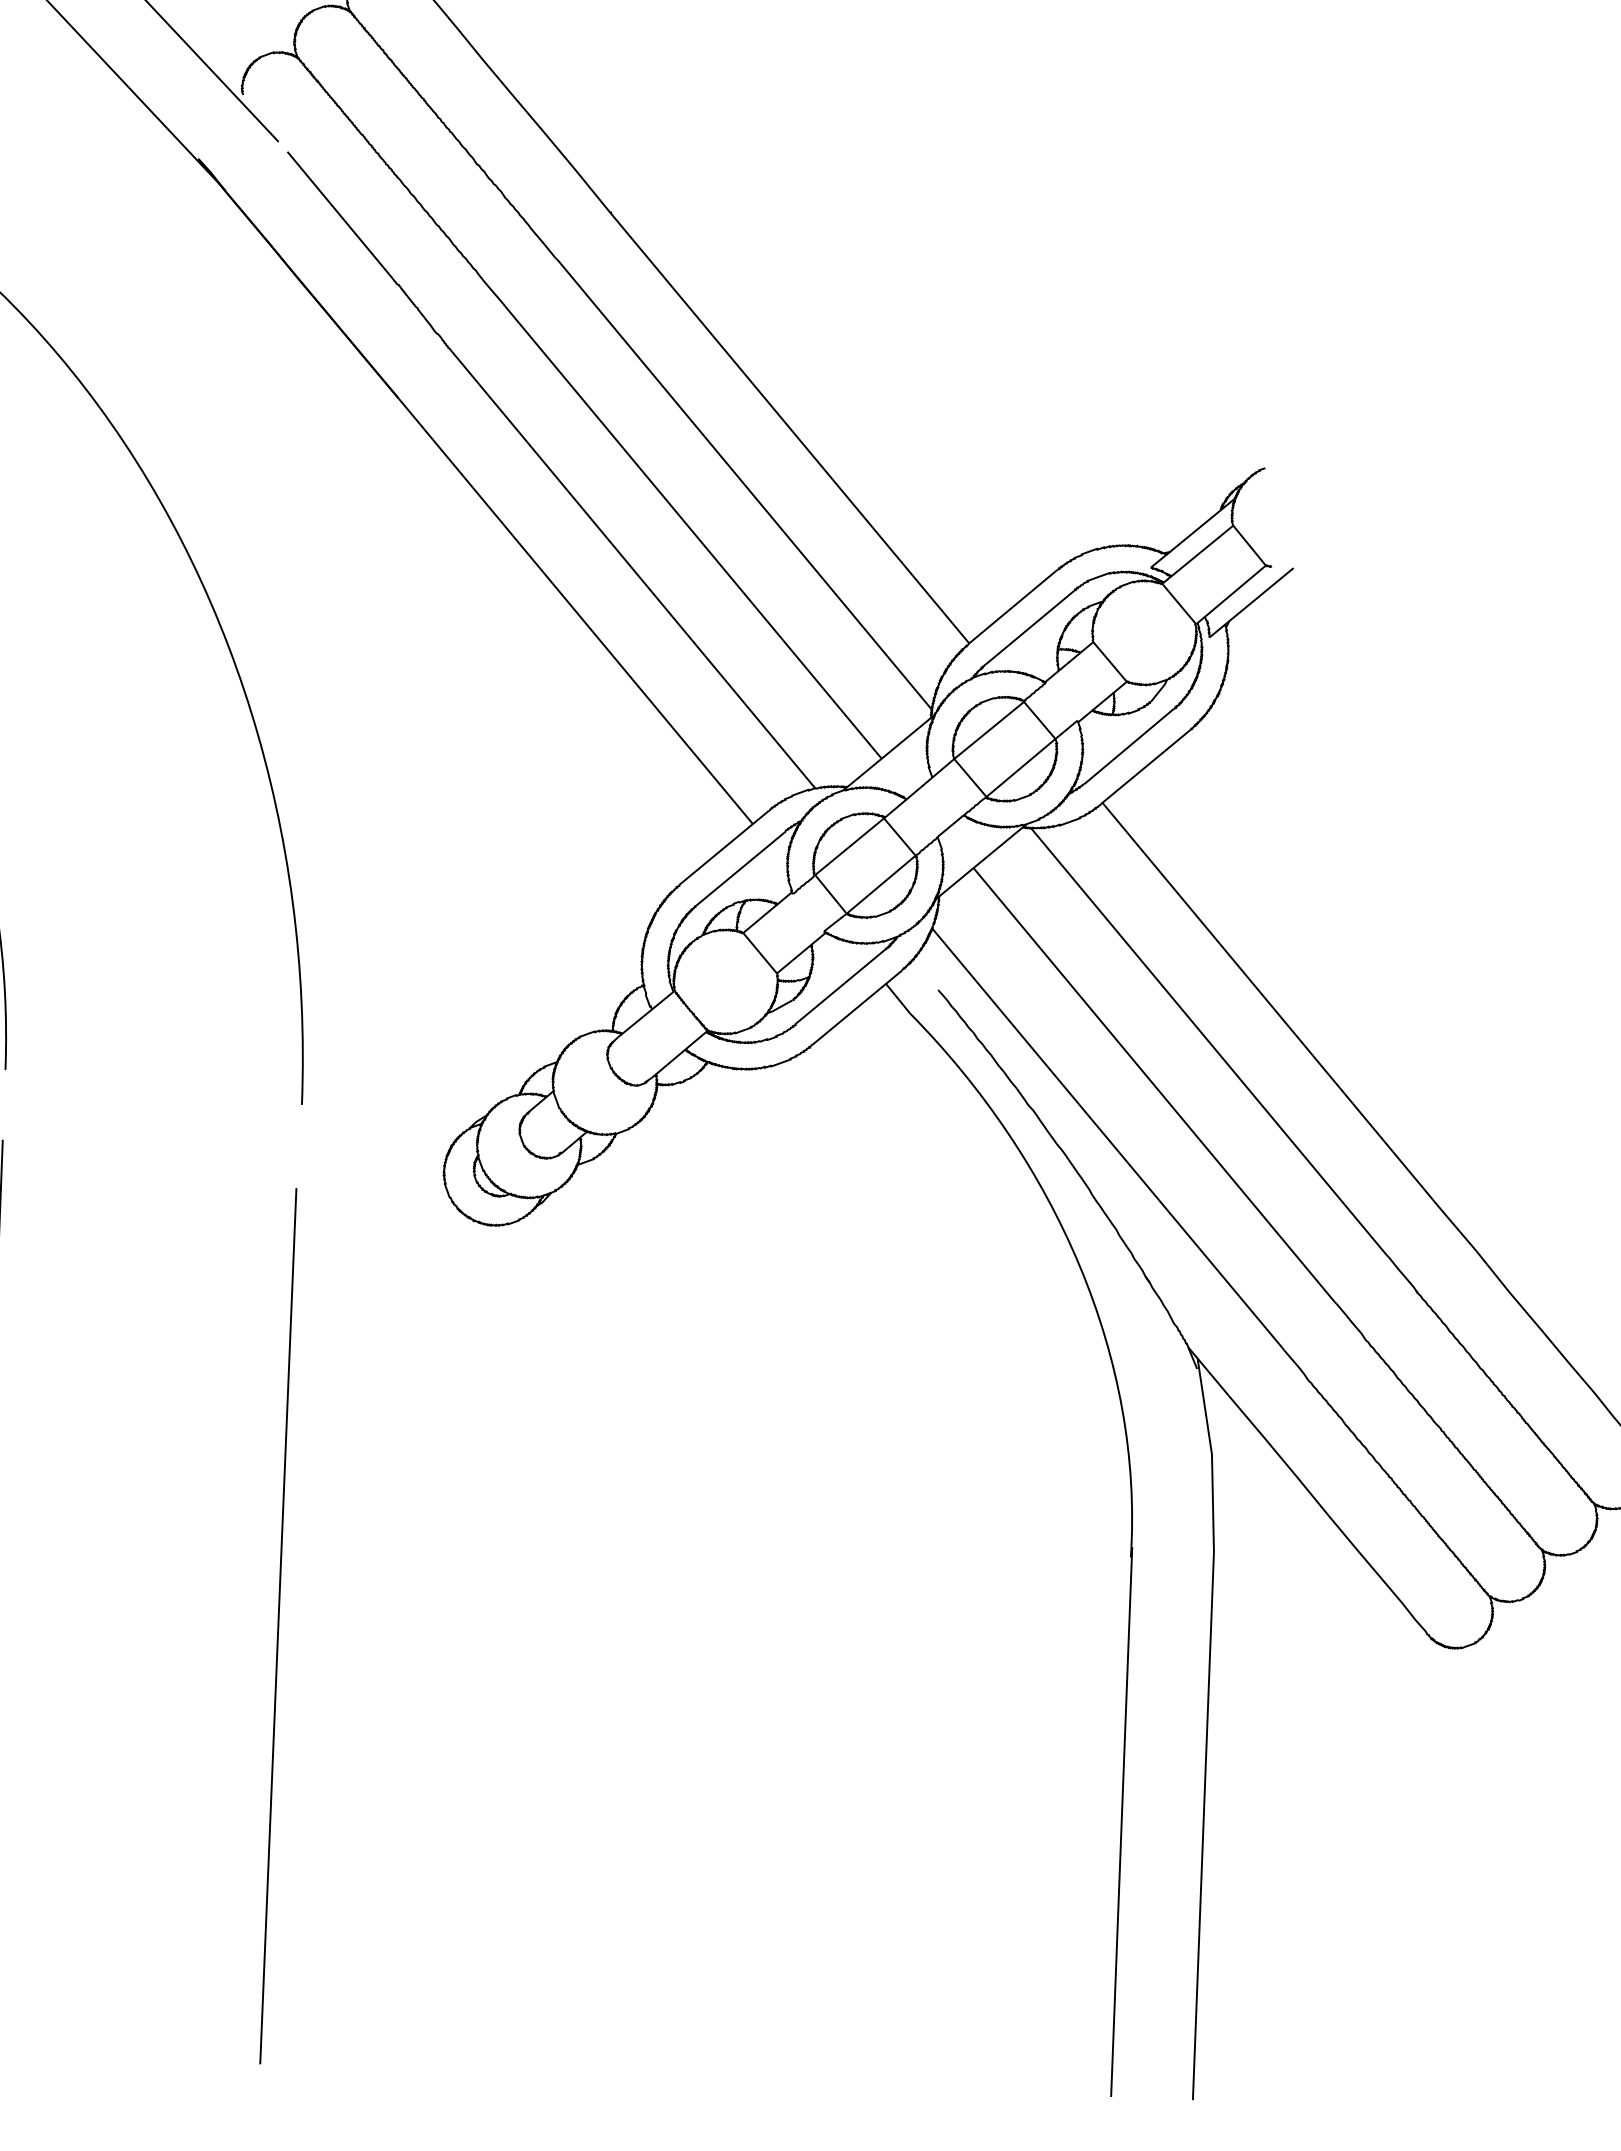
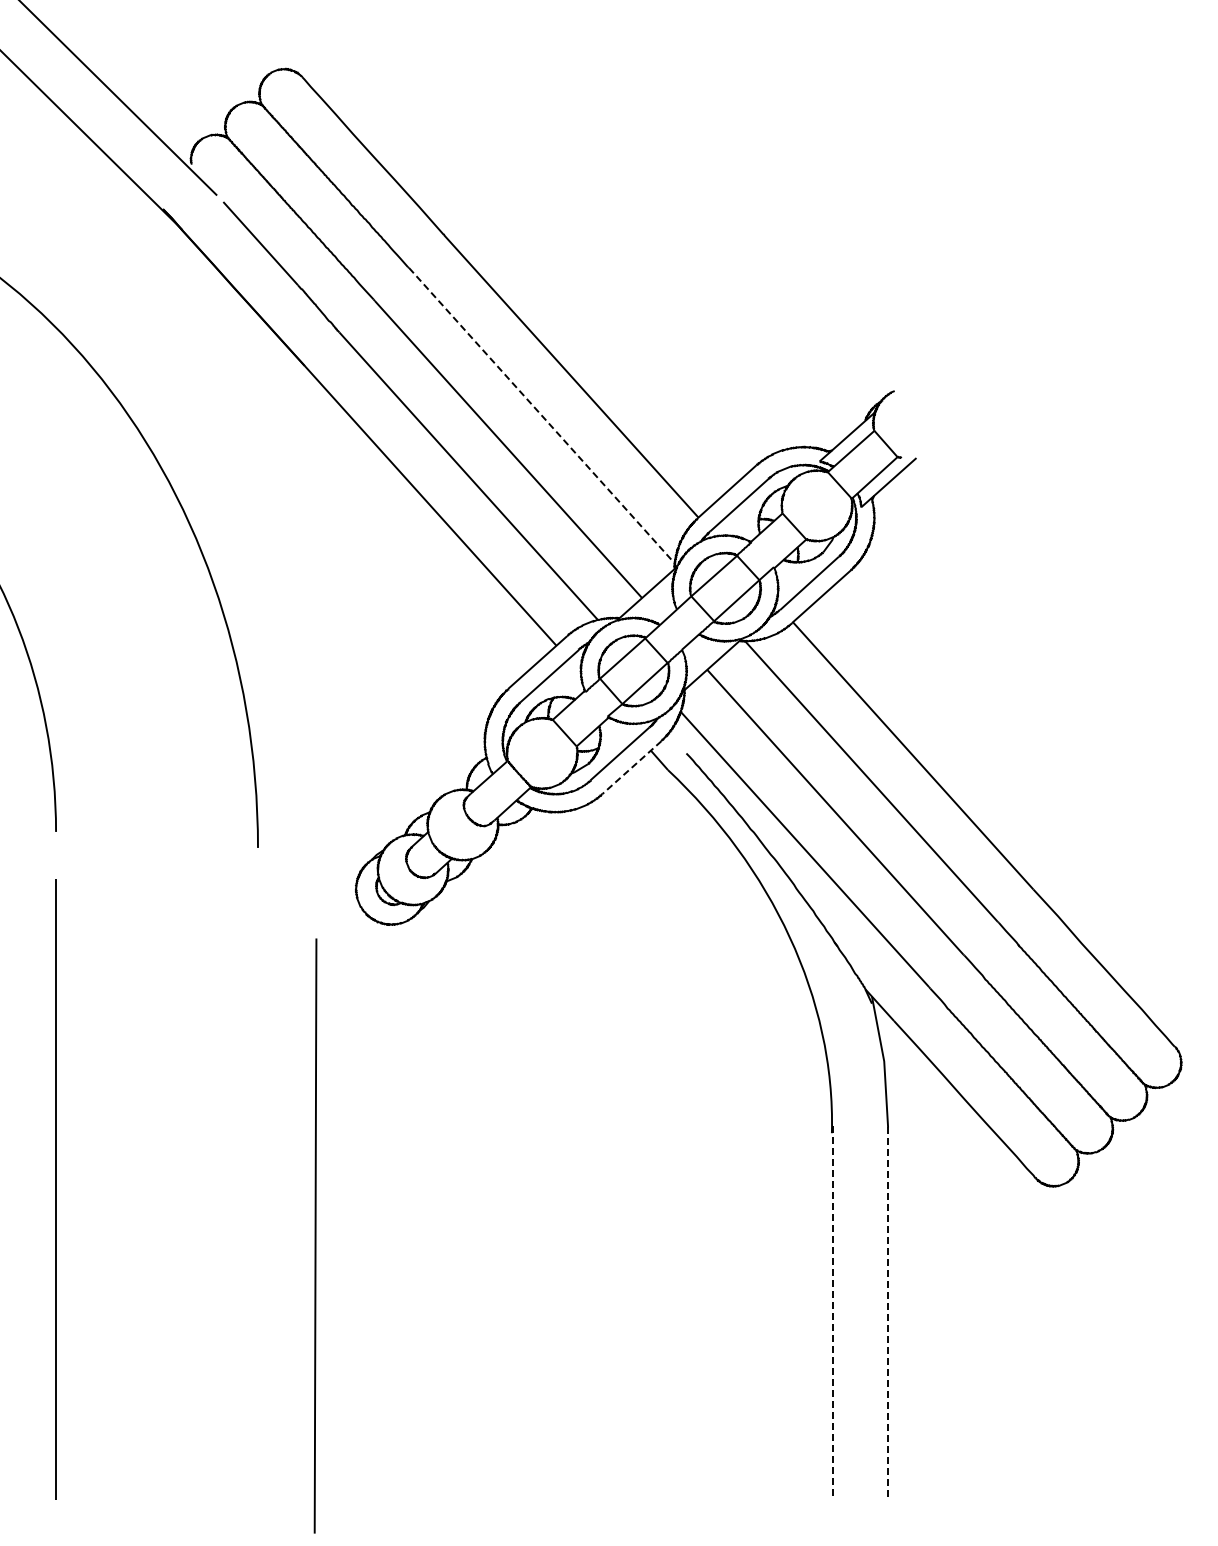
line: (745, 484) -> (542, 415), solid -> dashed
line: (857, 1007) -> (632, 767), solid -> dashed
line: (278, 1625) -> (315, 1235), moved
line: (1121, 1821) -> (832, 1312), solid -> dashed
line: (1203, 1827) -> (888, 1314), solid -> dashed

